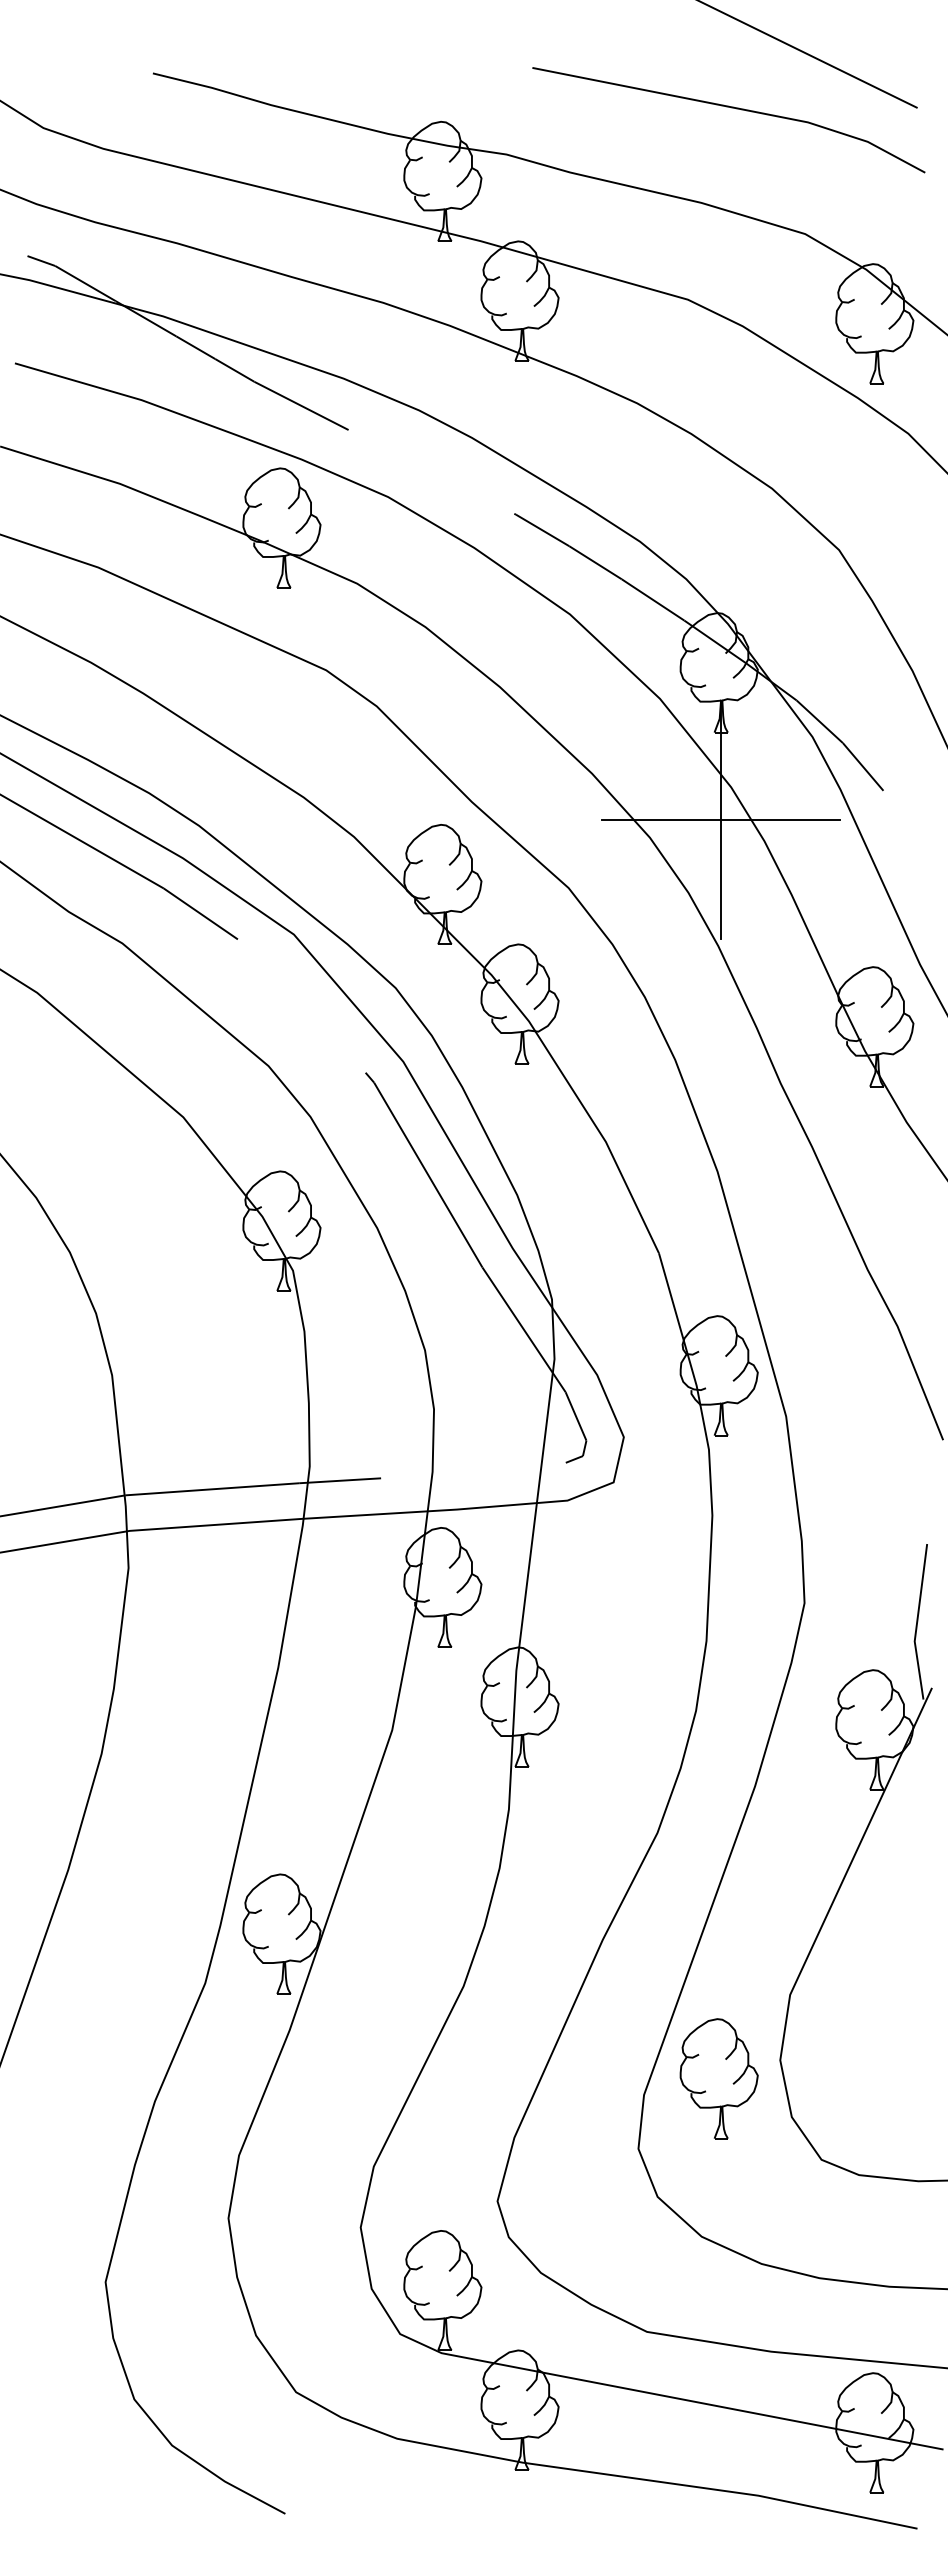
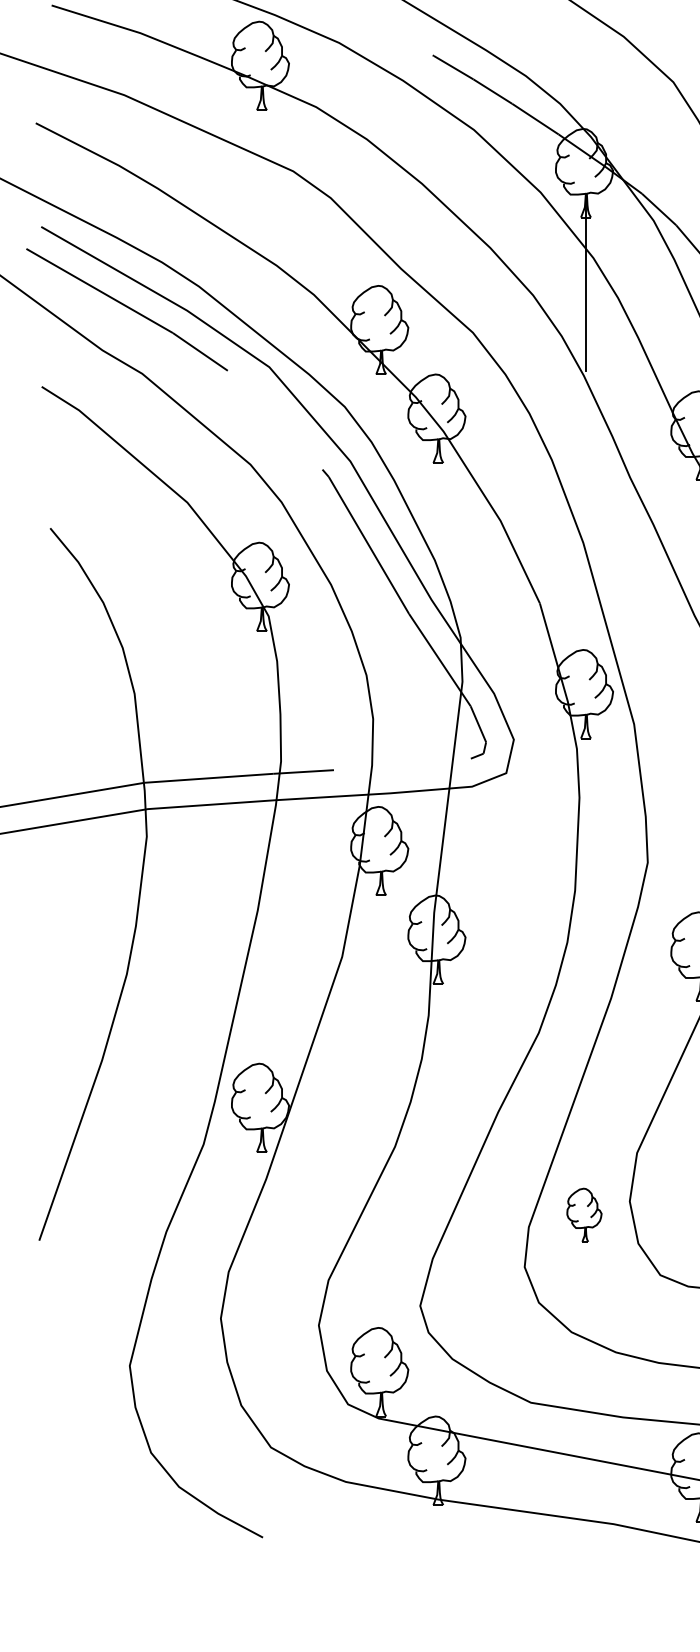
line: (721, 820) -> (586, 282), removed
part: (718, 2078) -> (584, 1214), size x0.6

